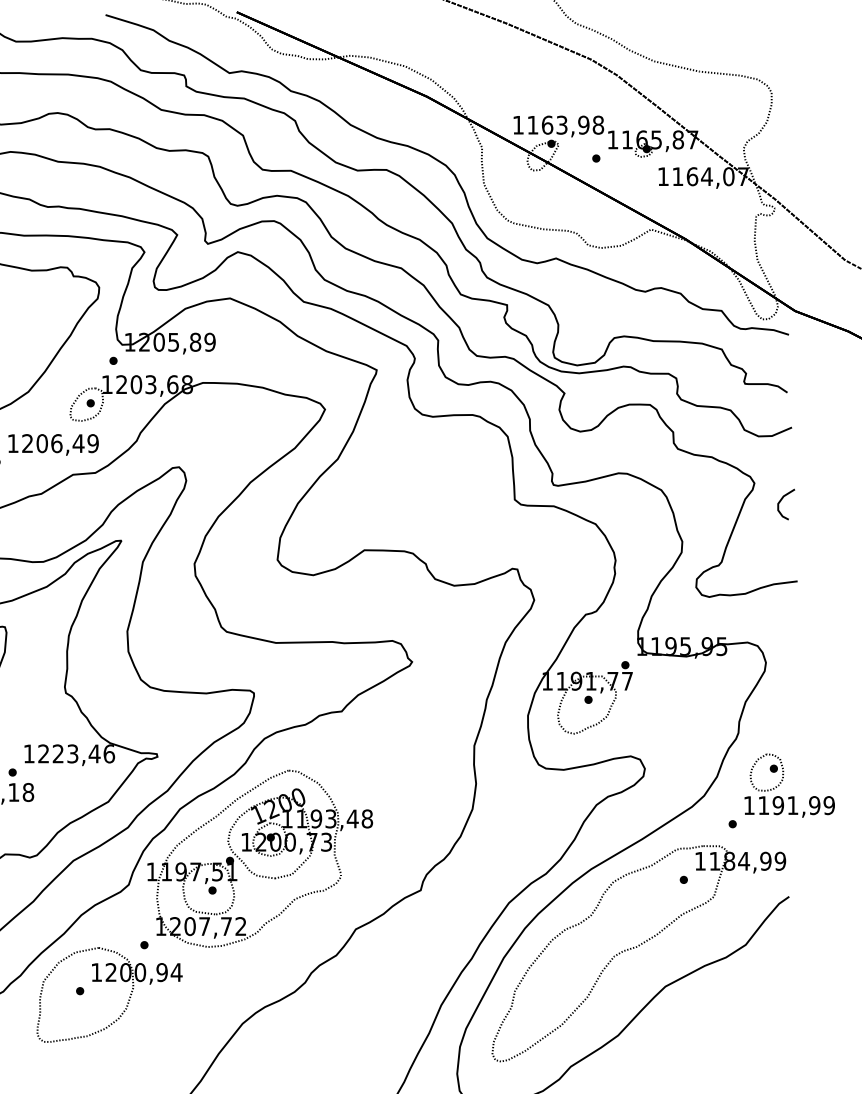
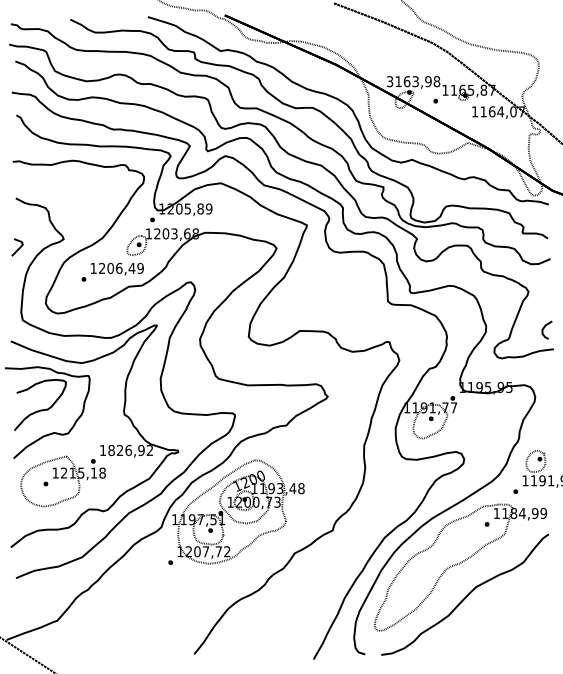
text: (517, 124) -> (389, 81), 1163,98 -> 3163,98
curve: (783, 499) -> (545, 327), moved
text: (75, 753) -> (130, 450), 1223,46 -> 1826,92
part: (108, 982) -> (149, 584), removed

